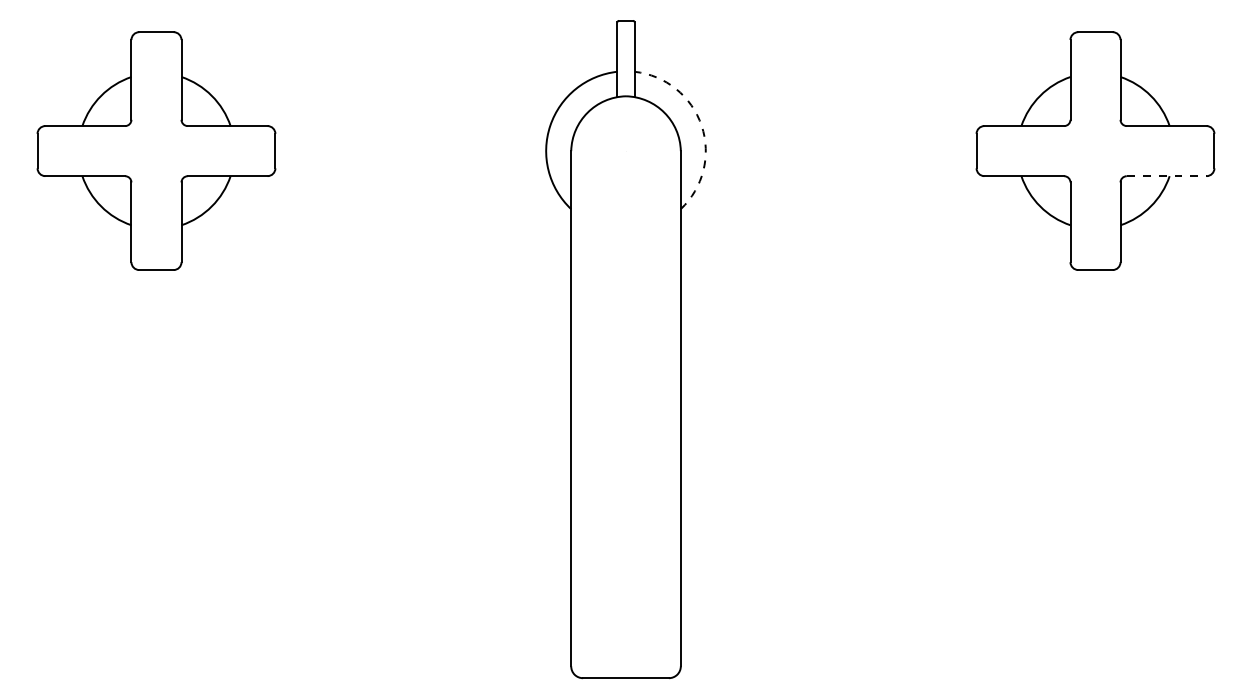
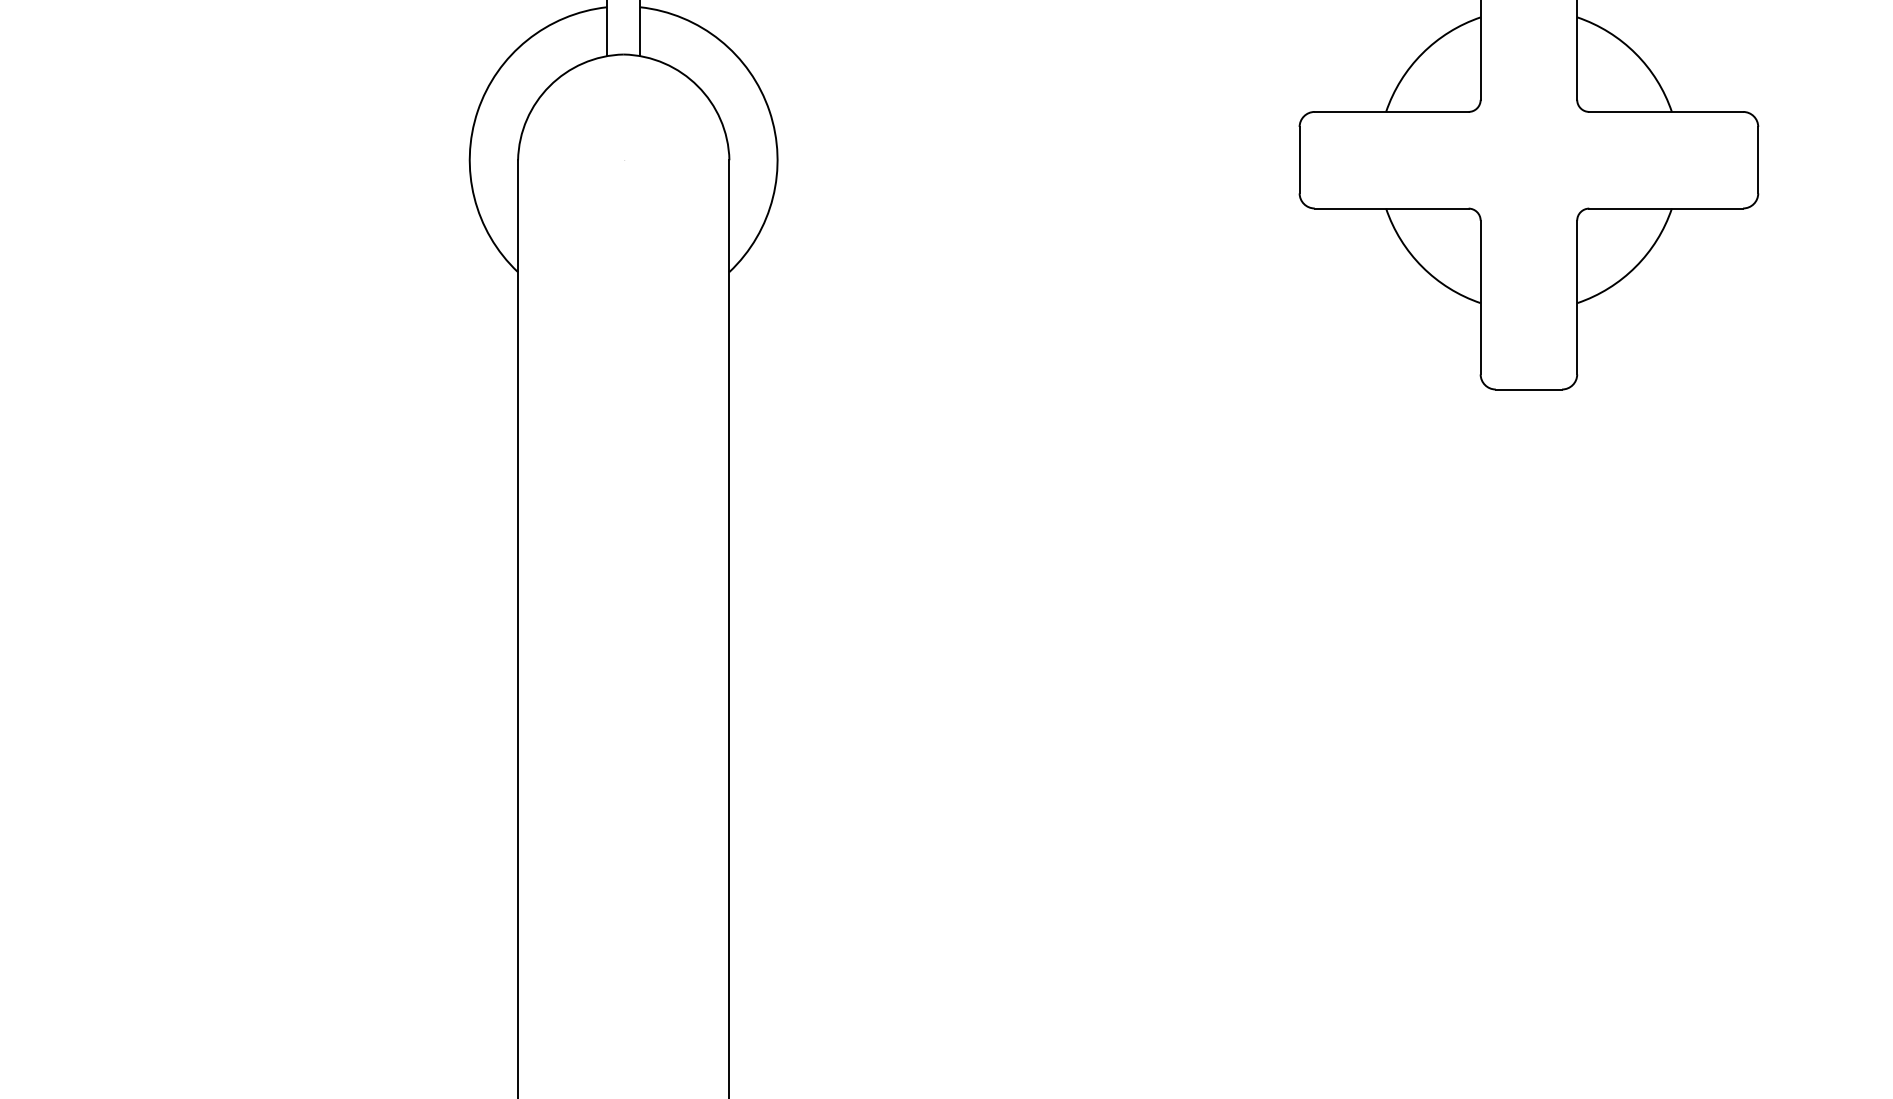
arc: (701, 125) -> (769, 110), dashed -> solid
line: (1166, 176) -> (1665, 209), dashed -> solid

